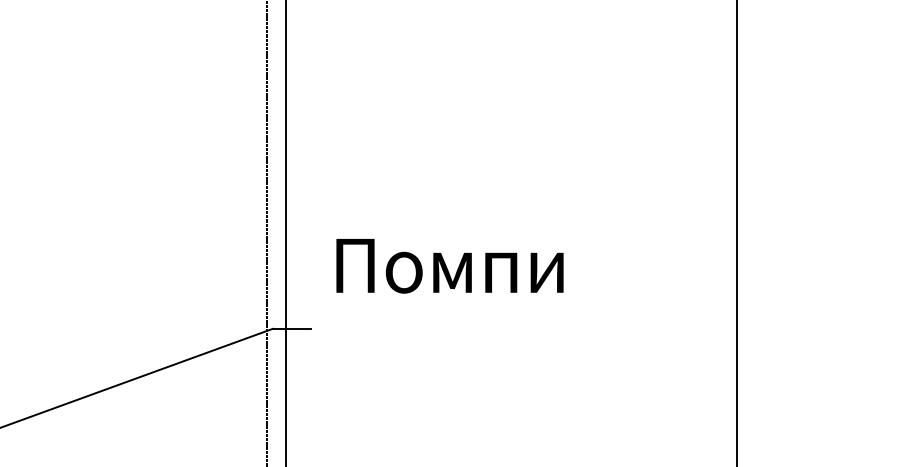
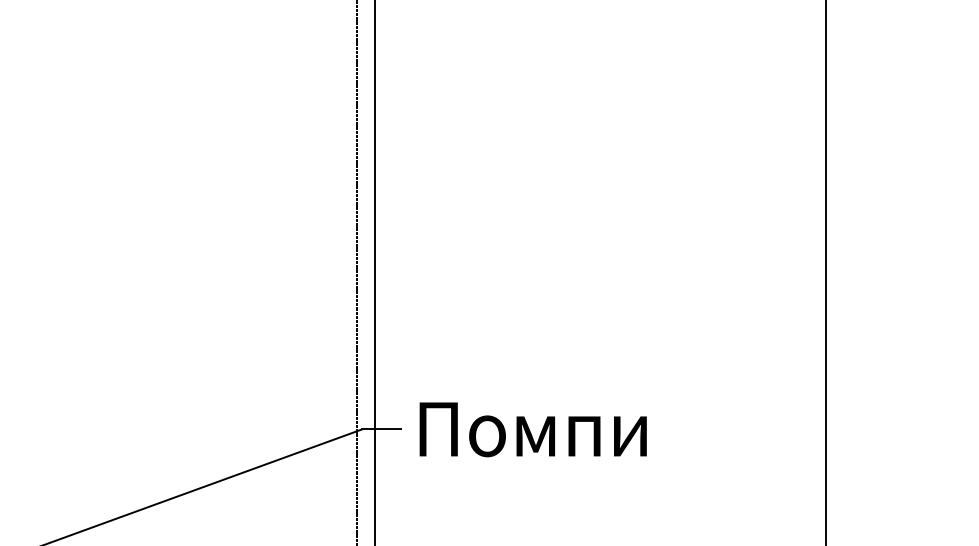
text: (449, 265) -> (532, 429), moved

